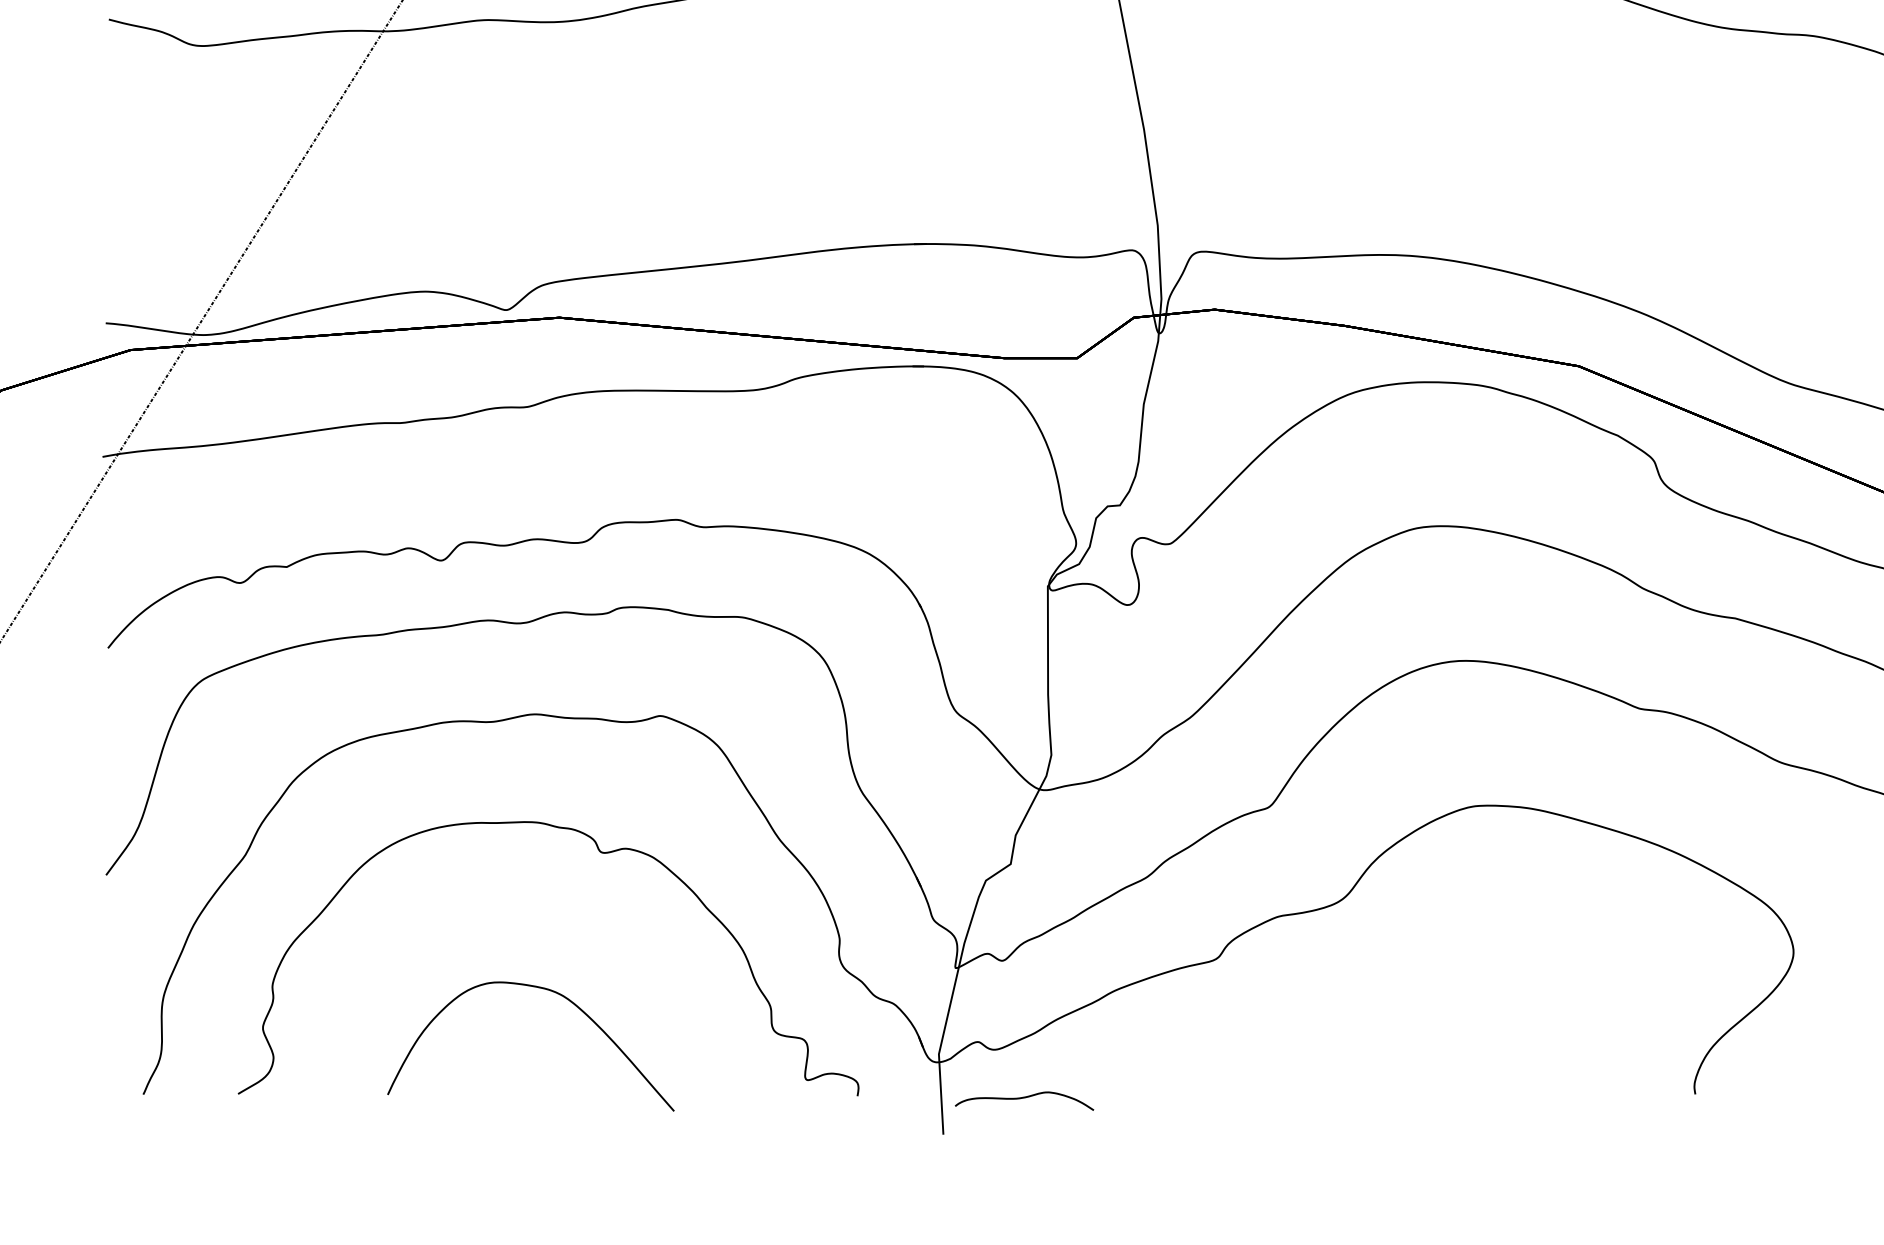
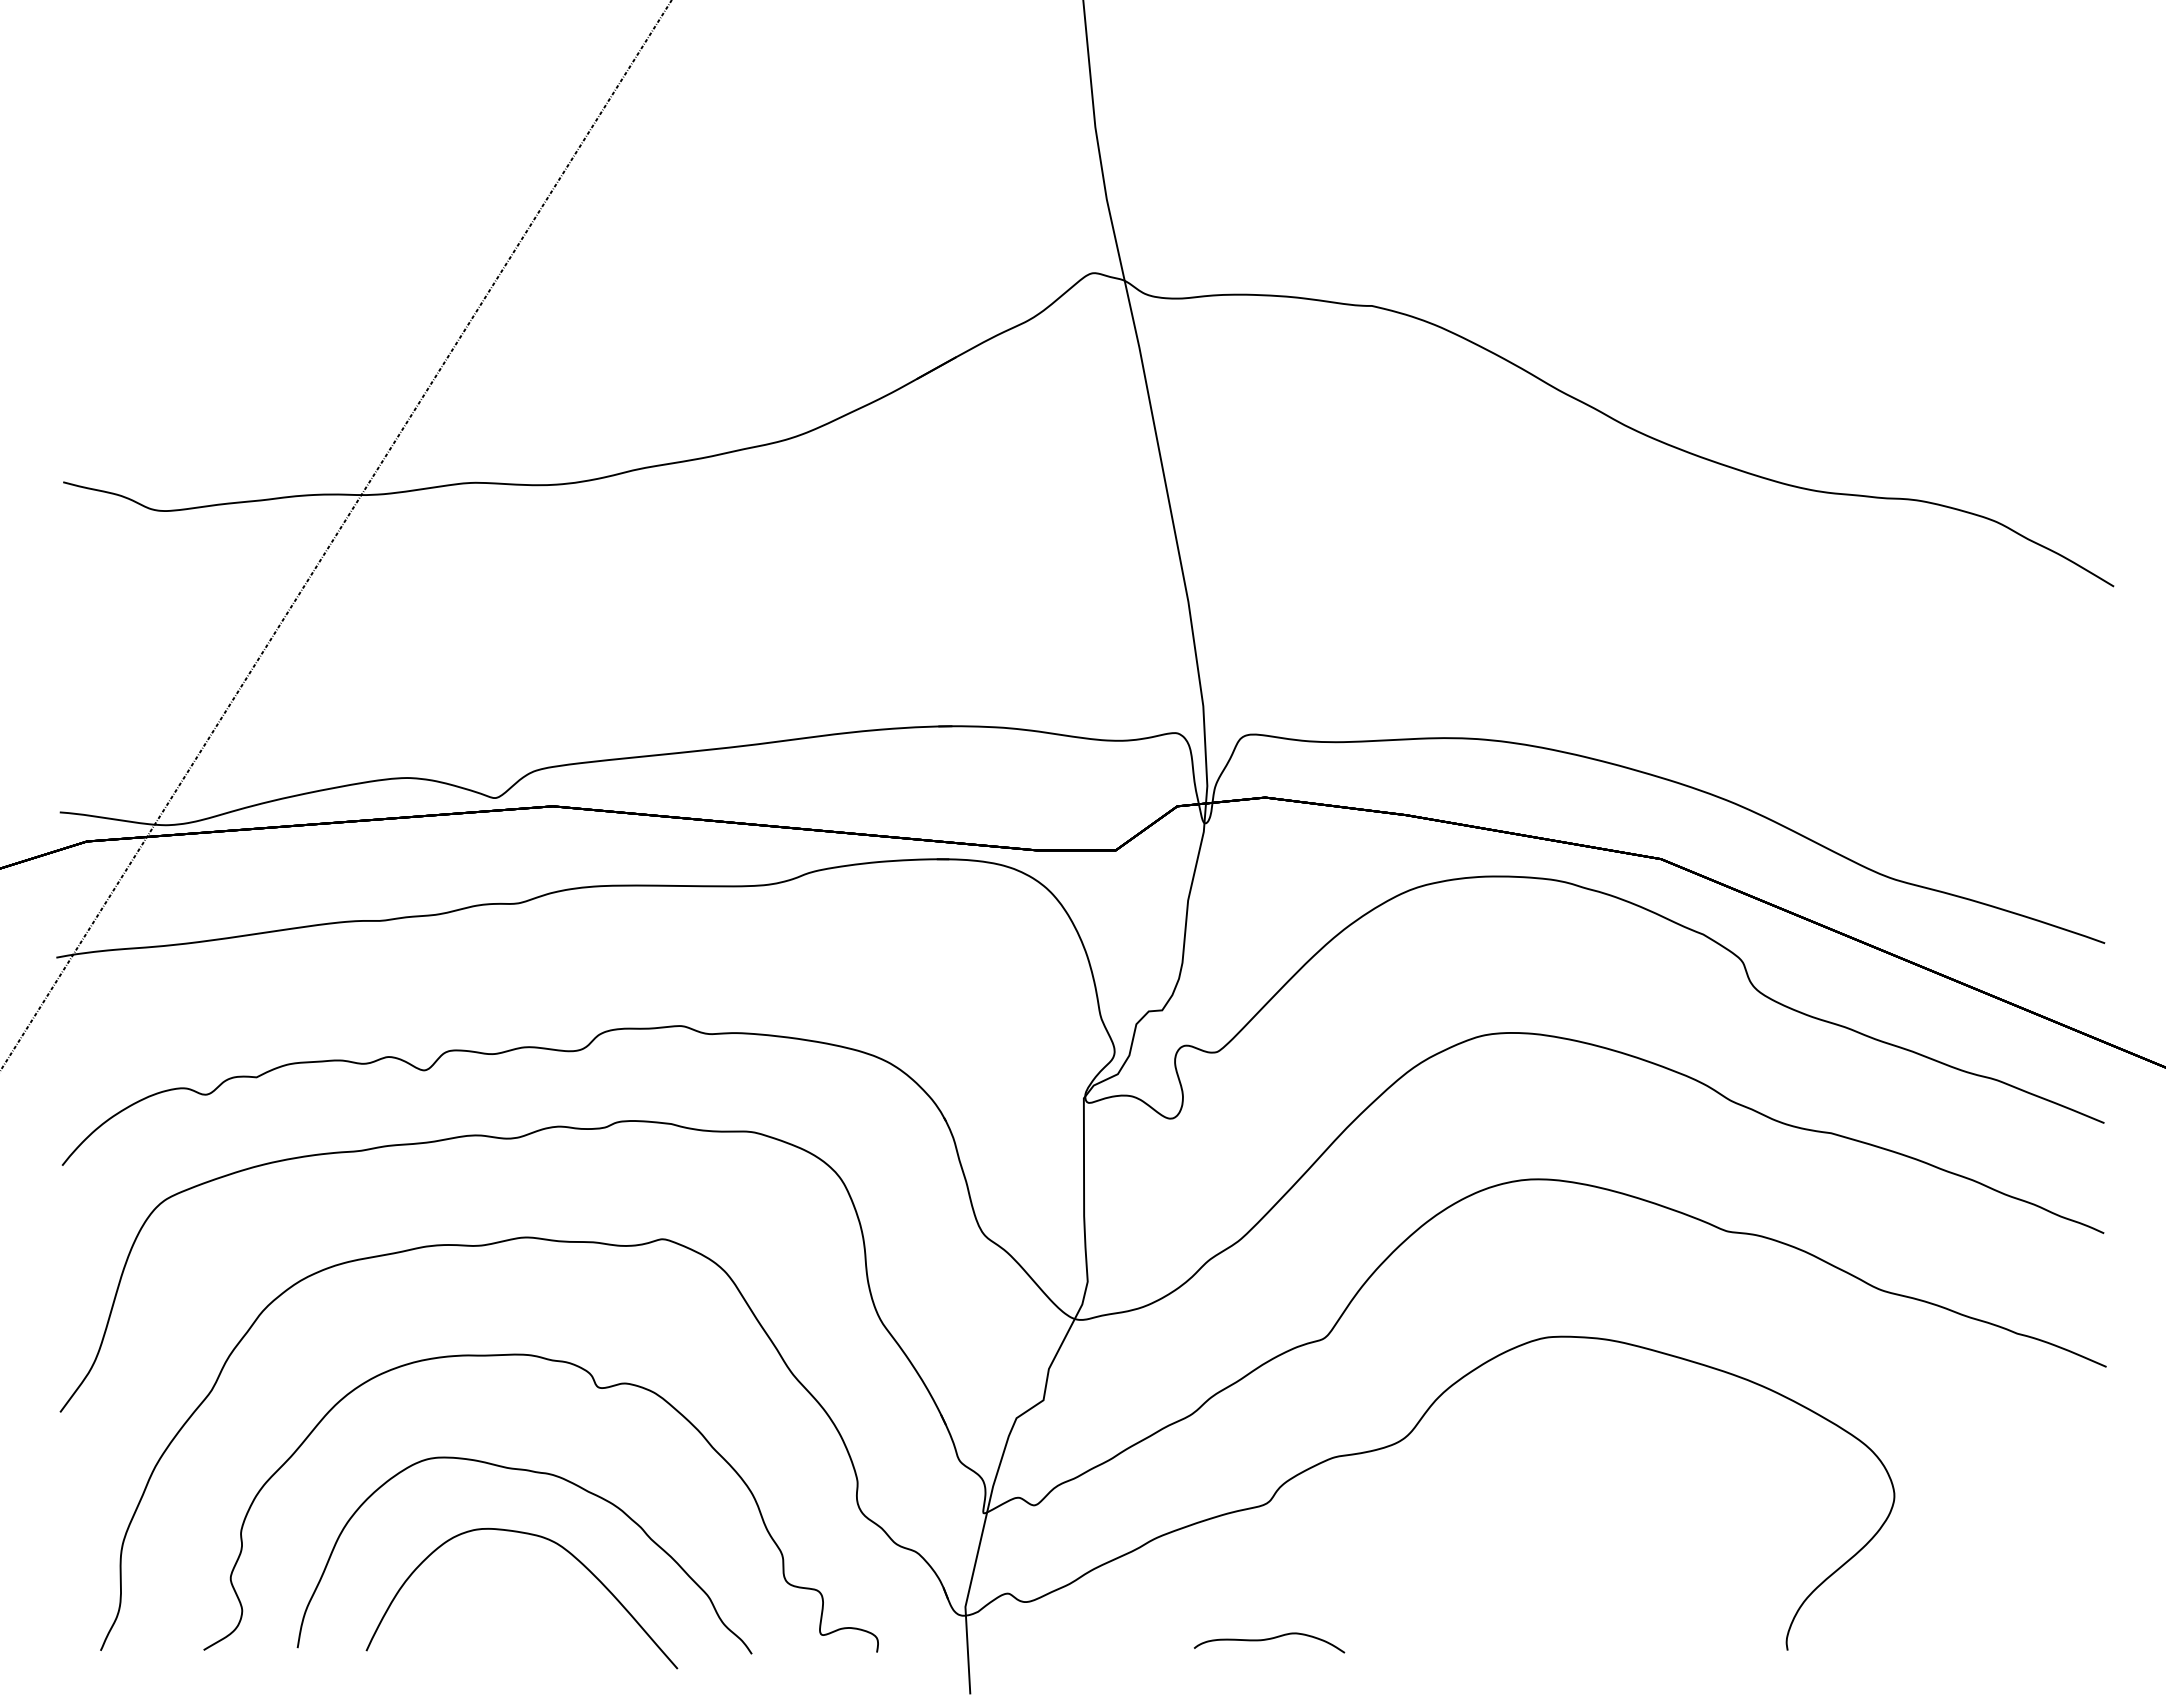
part: (544, 931) -> (536, 1473), added
part: (1024, 1100) -> (1269, 1642), moved

